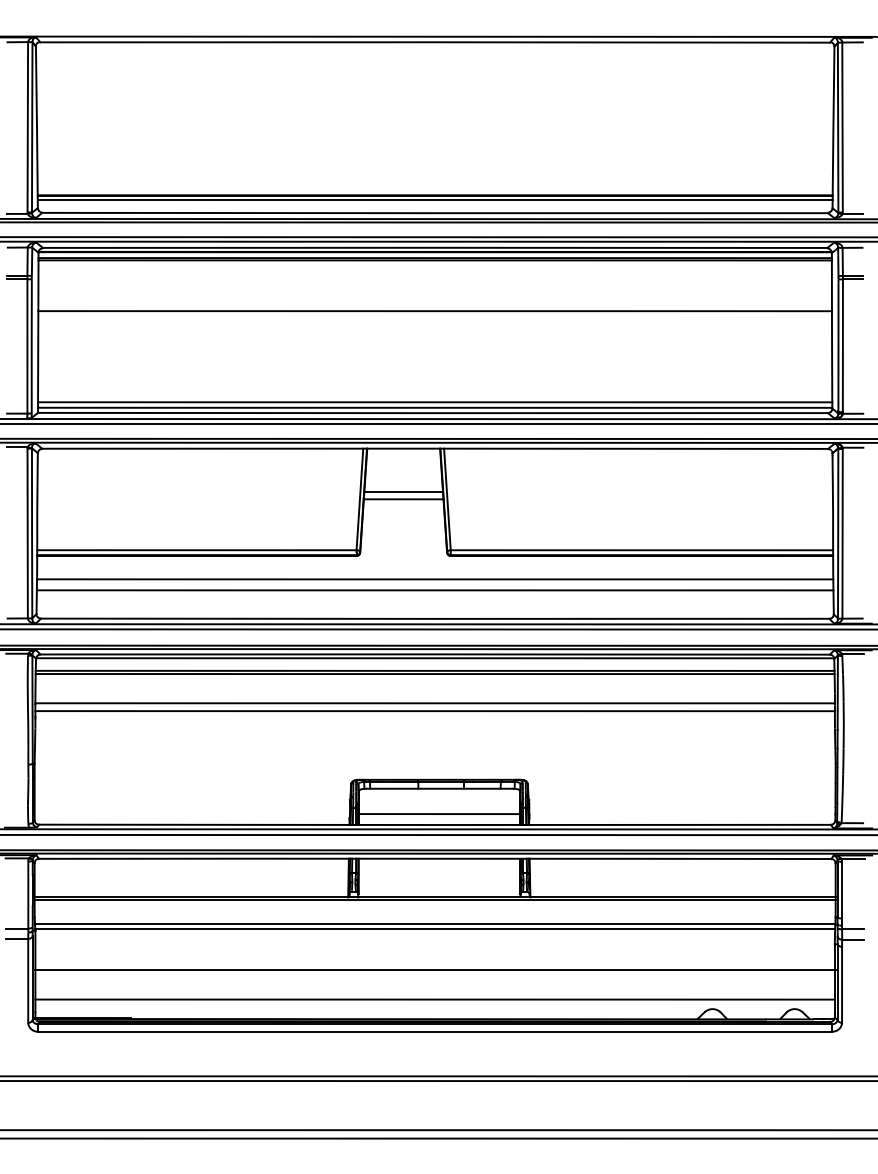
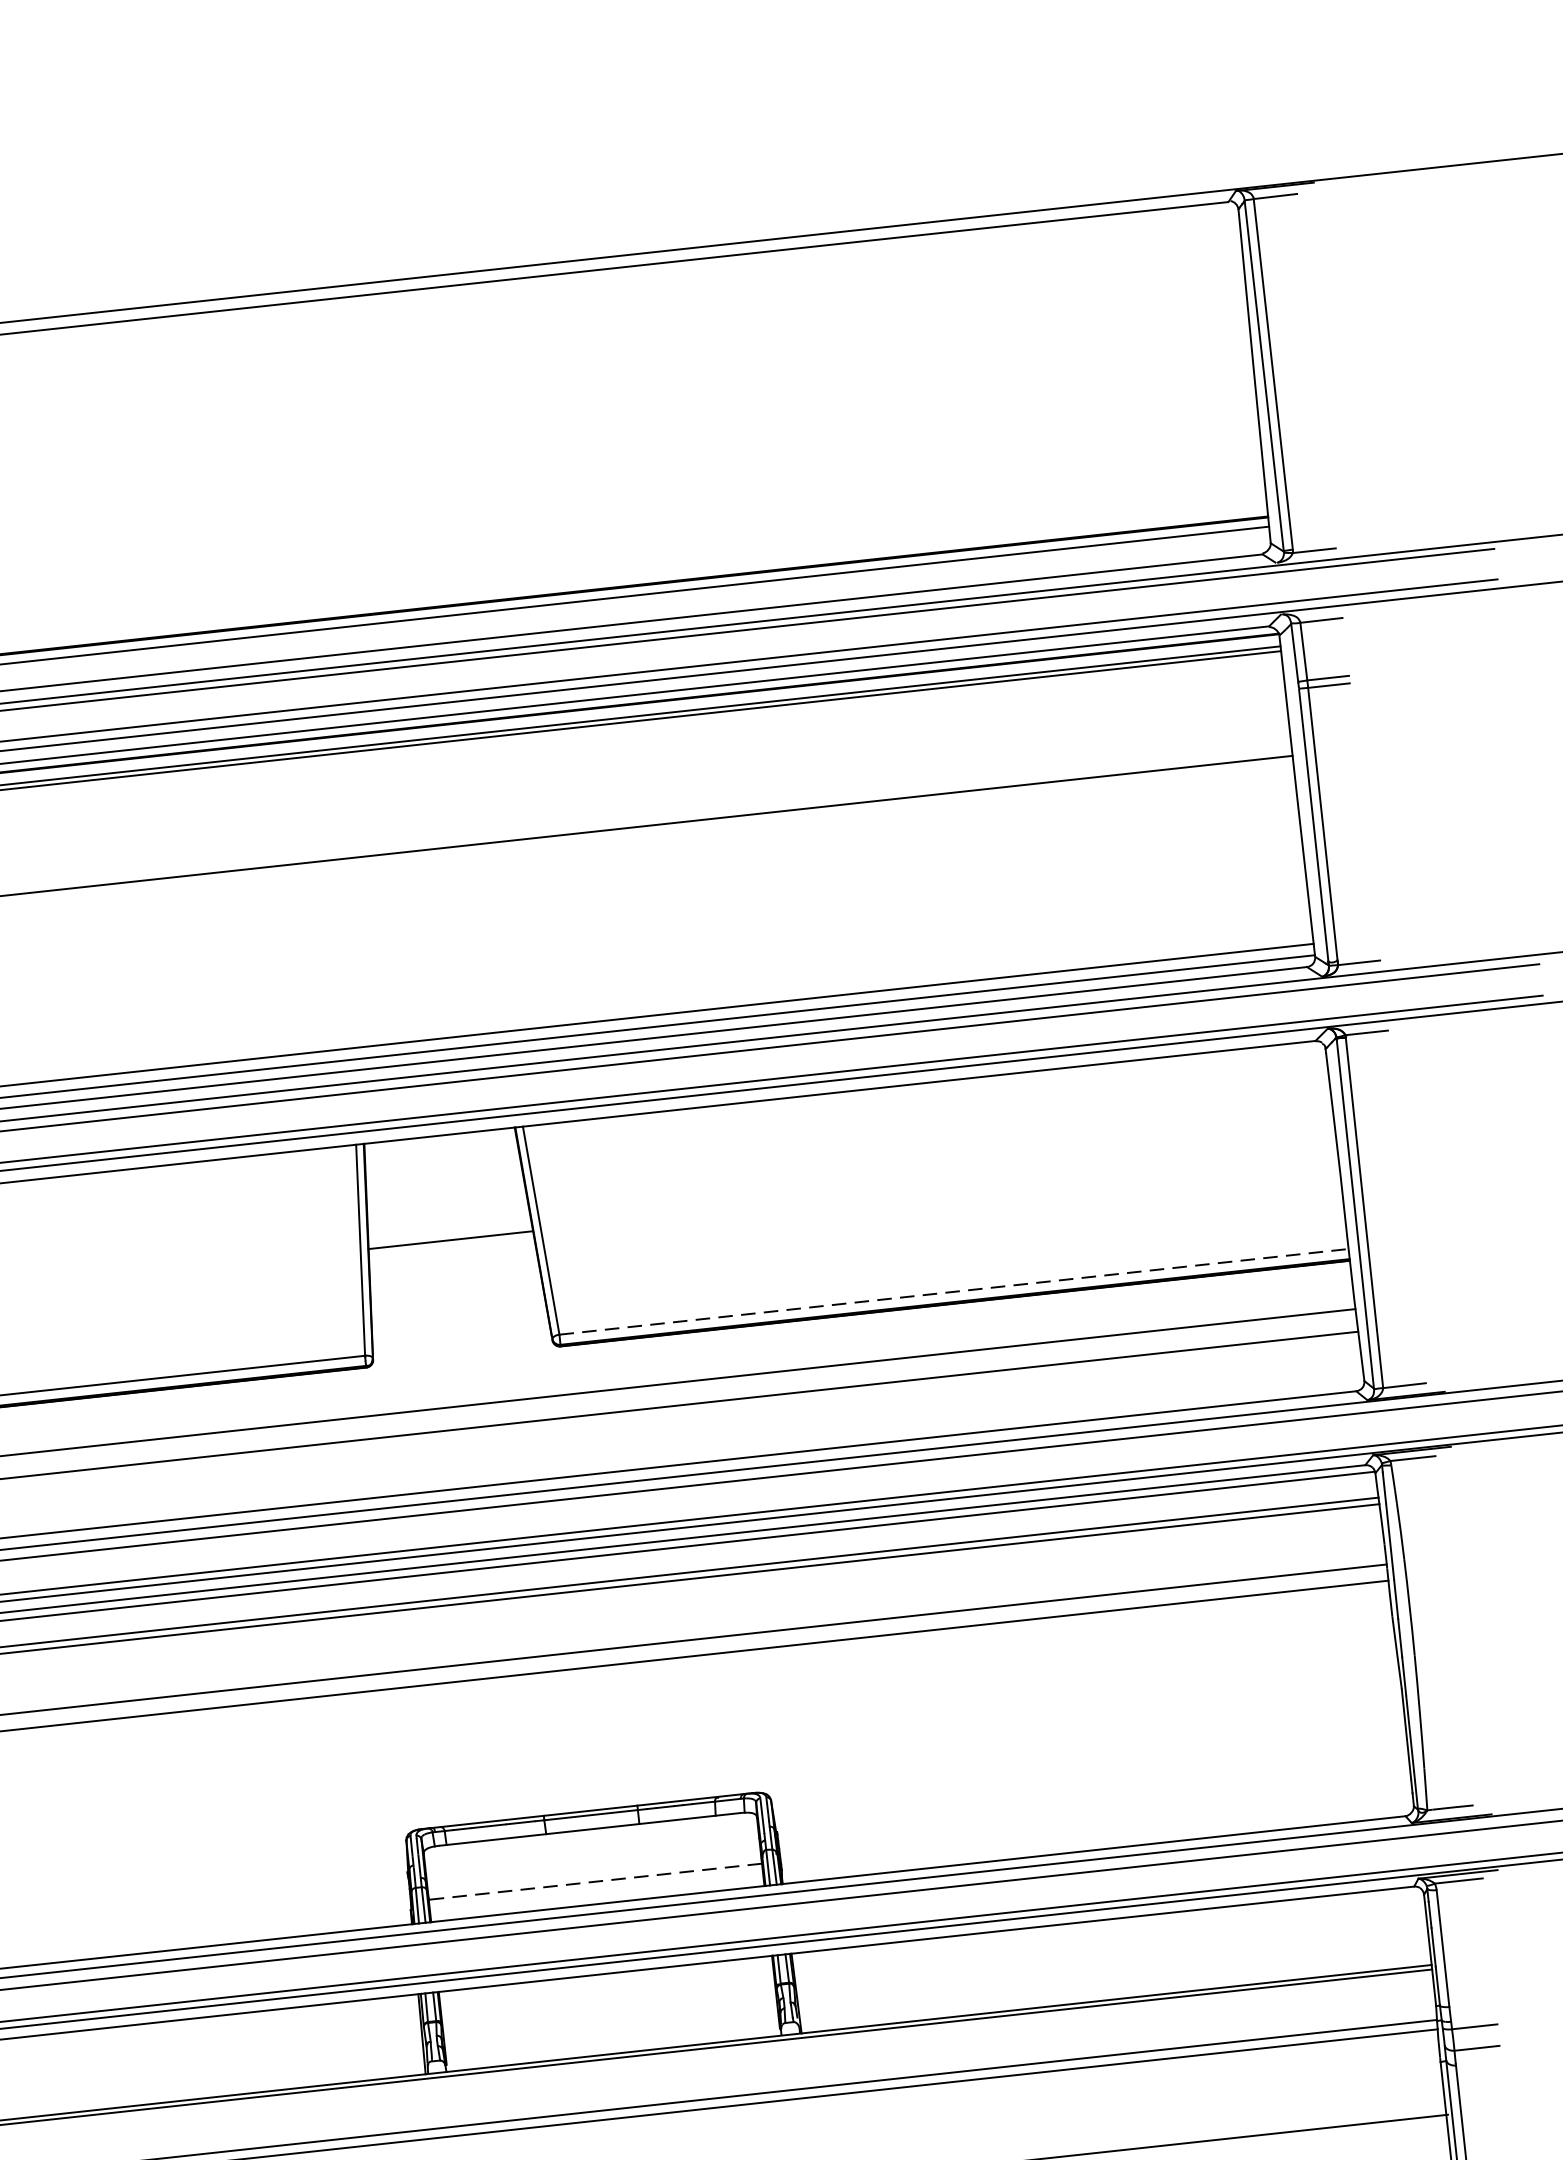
line: (403, 491) -> (448, 1224), removed
line: (642, 550) -> (955, 1292), solid -> dashed
line: (439, 814) -> (595, 1882), solid -> dashed

